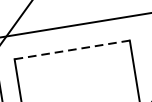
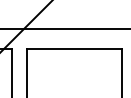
line: (73, 49) -> (75, 48), dashed -> solid

